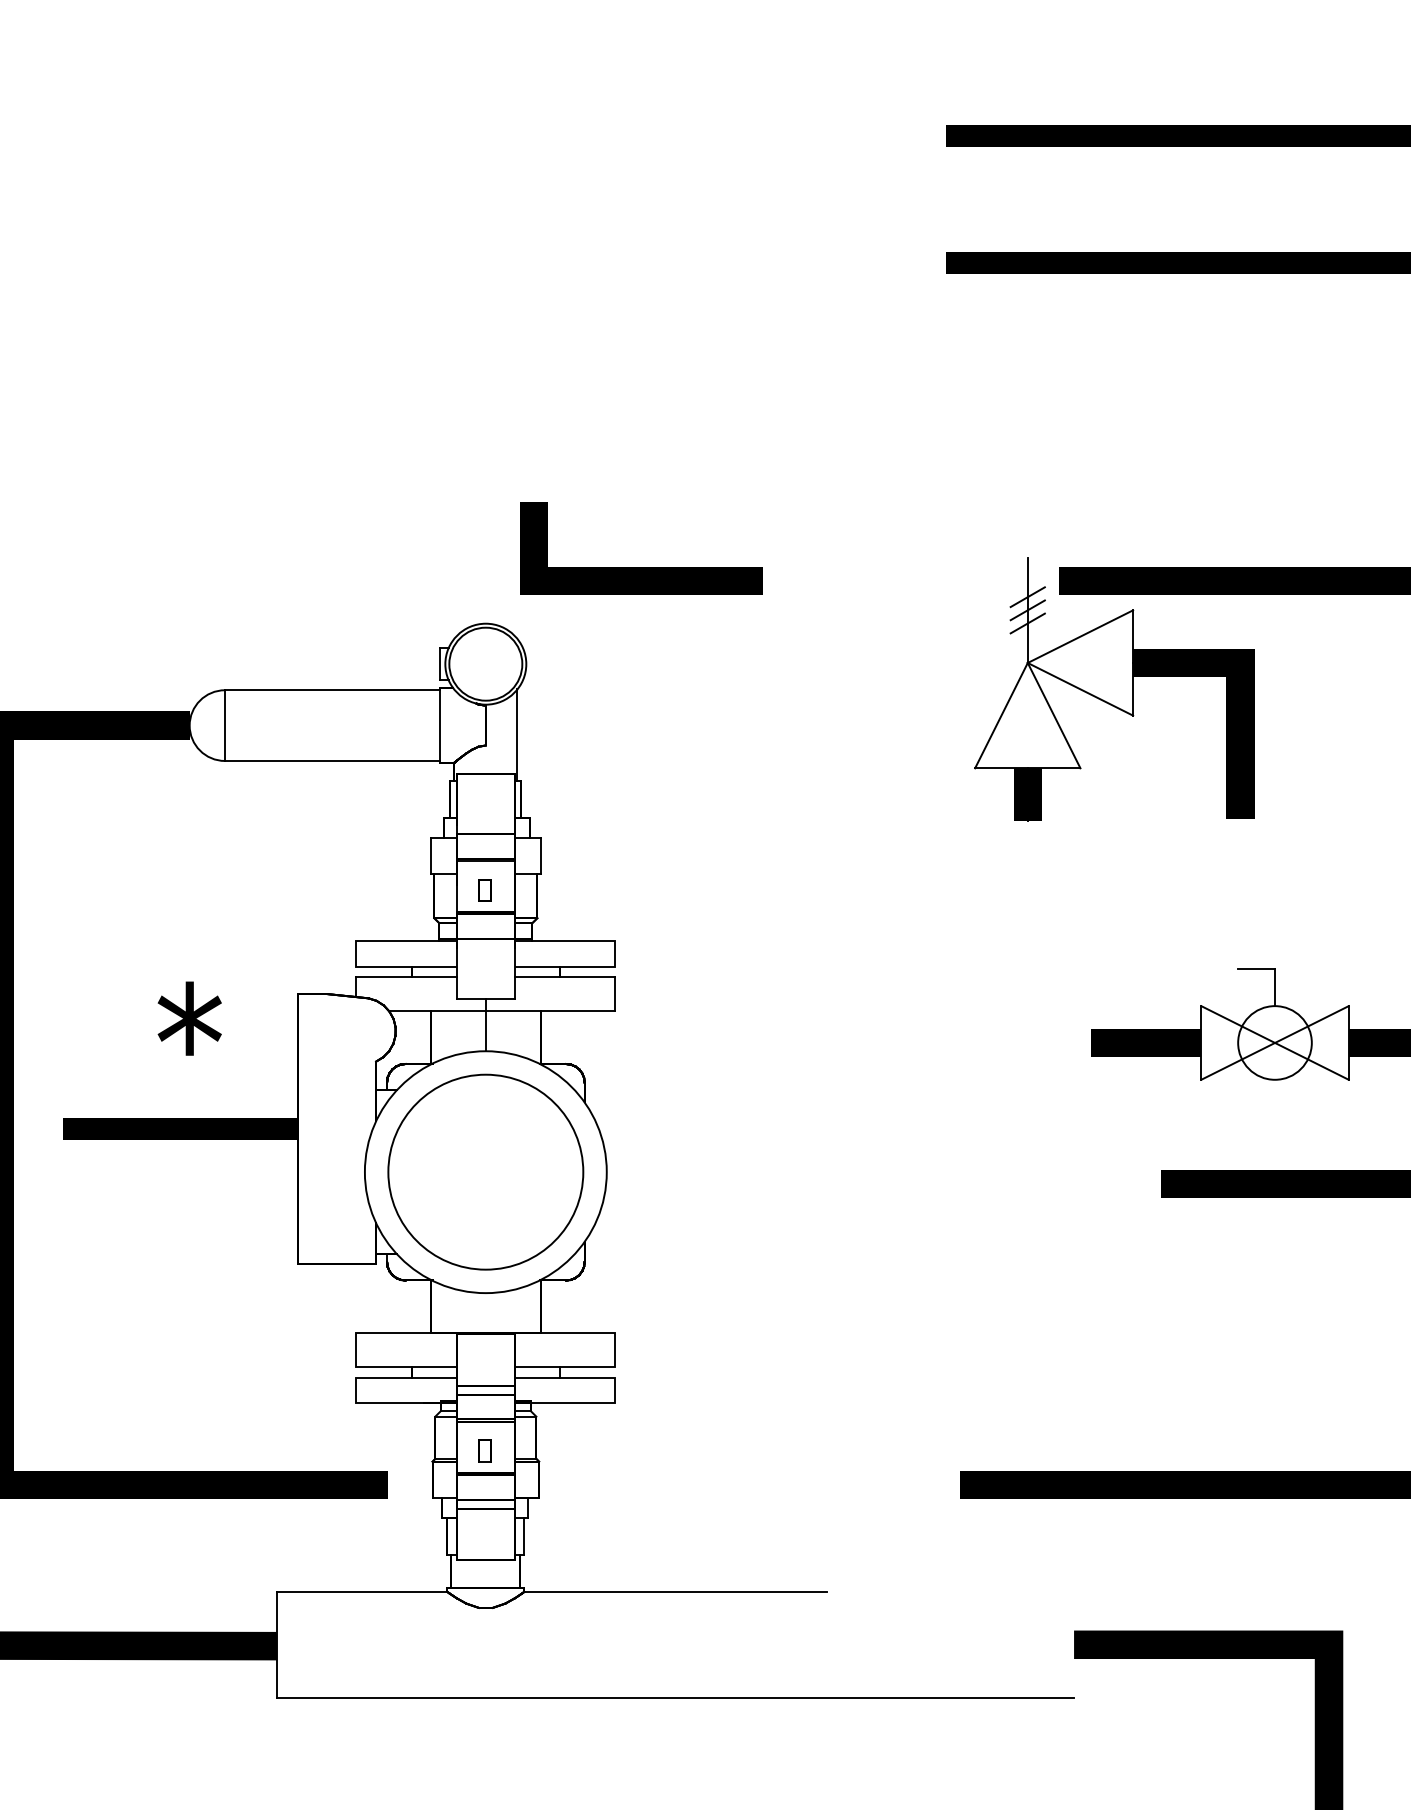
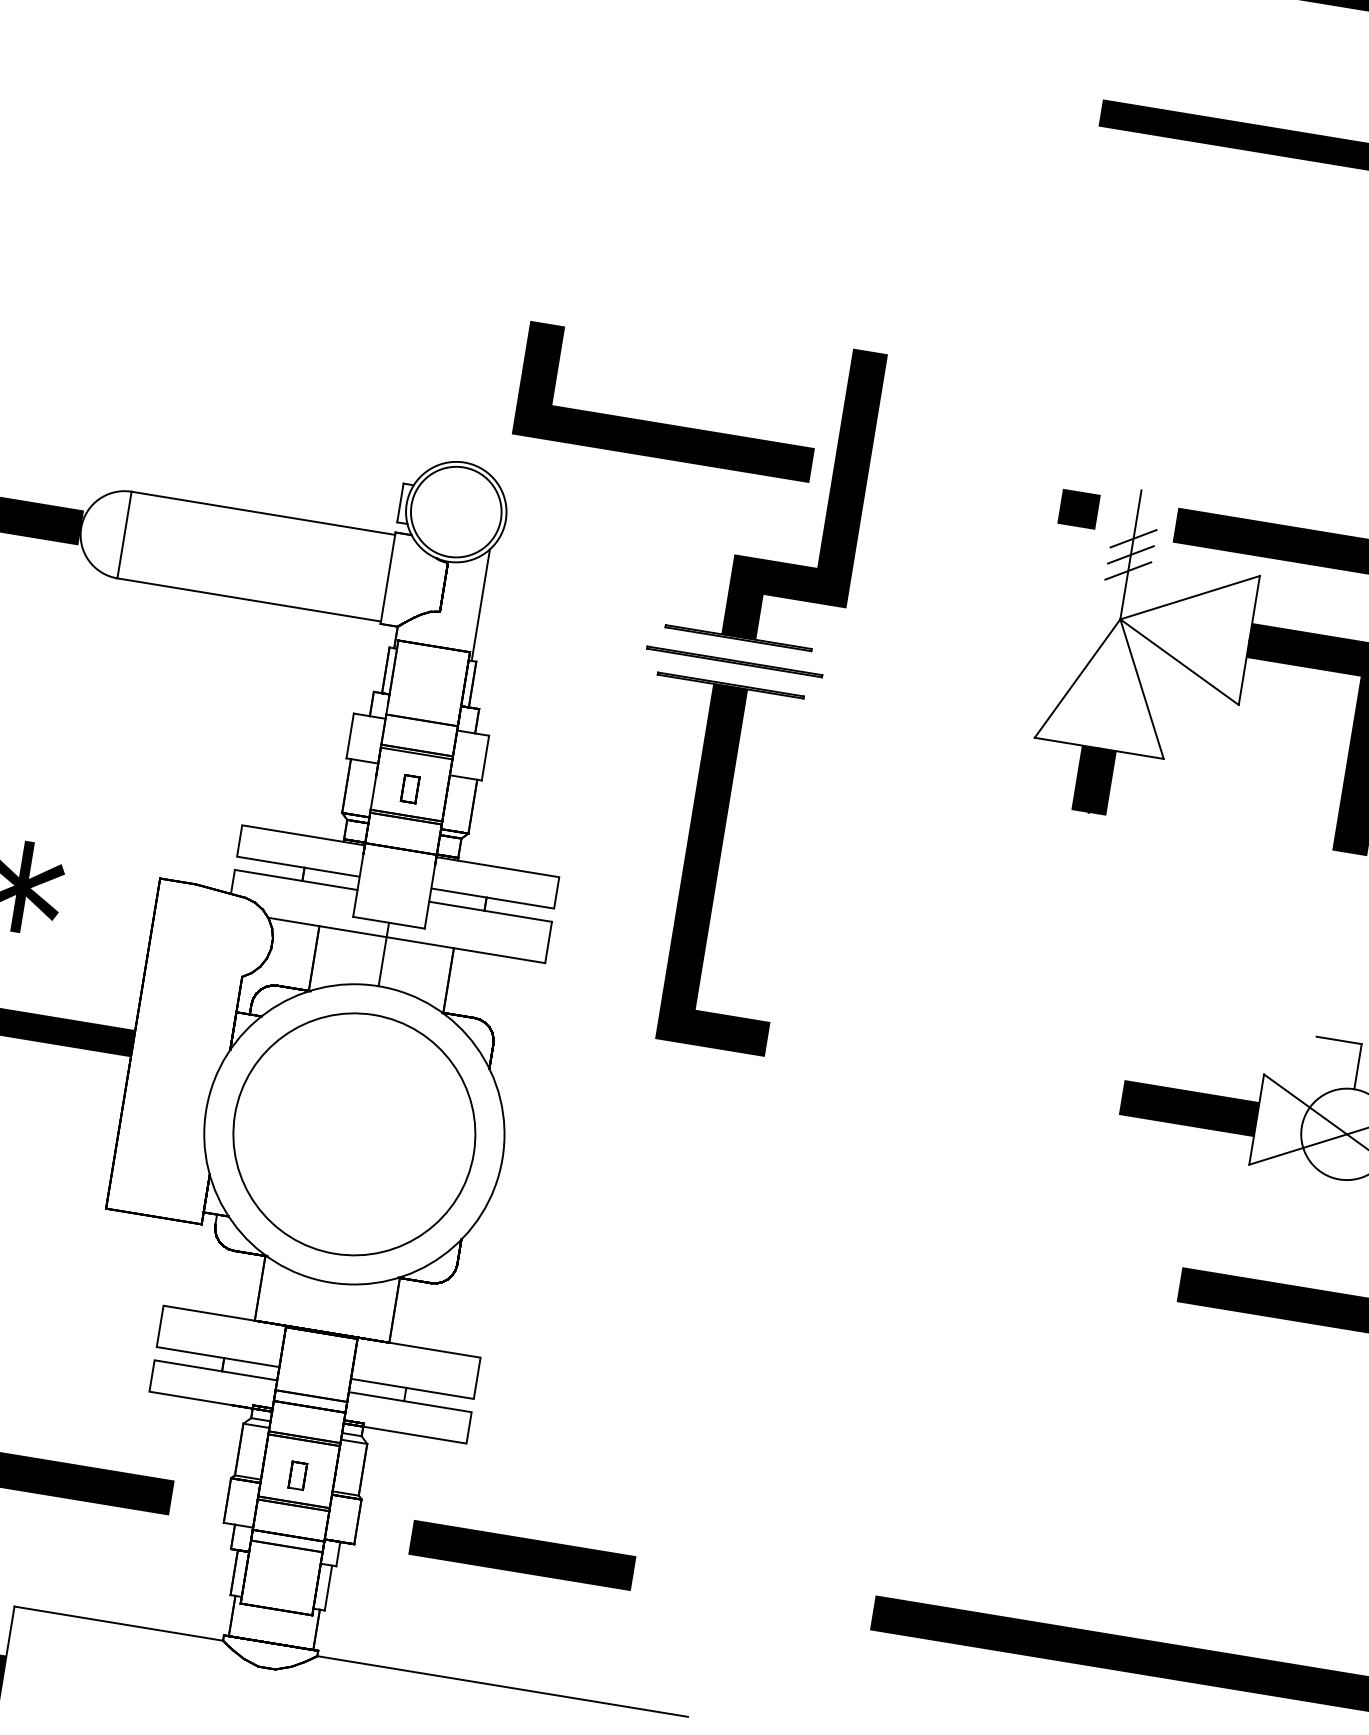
line: (980, 580) -> (1078, 508), added
part: (731, 769) -> (736, 690), added
line: (673, 1484) -> (521, 1554), added

